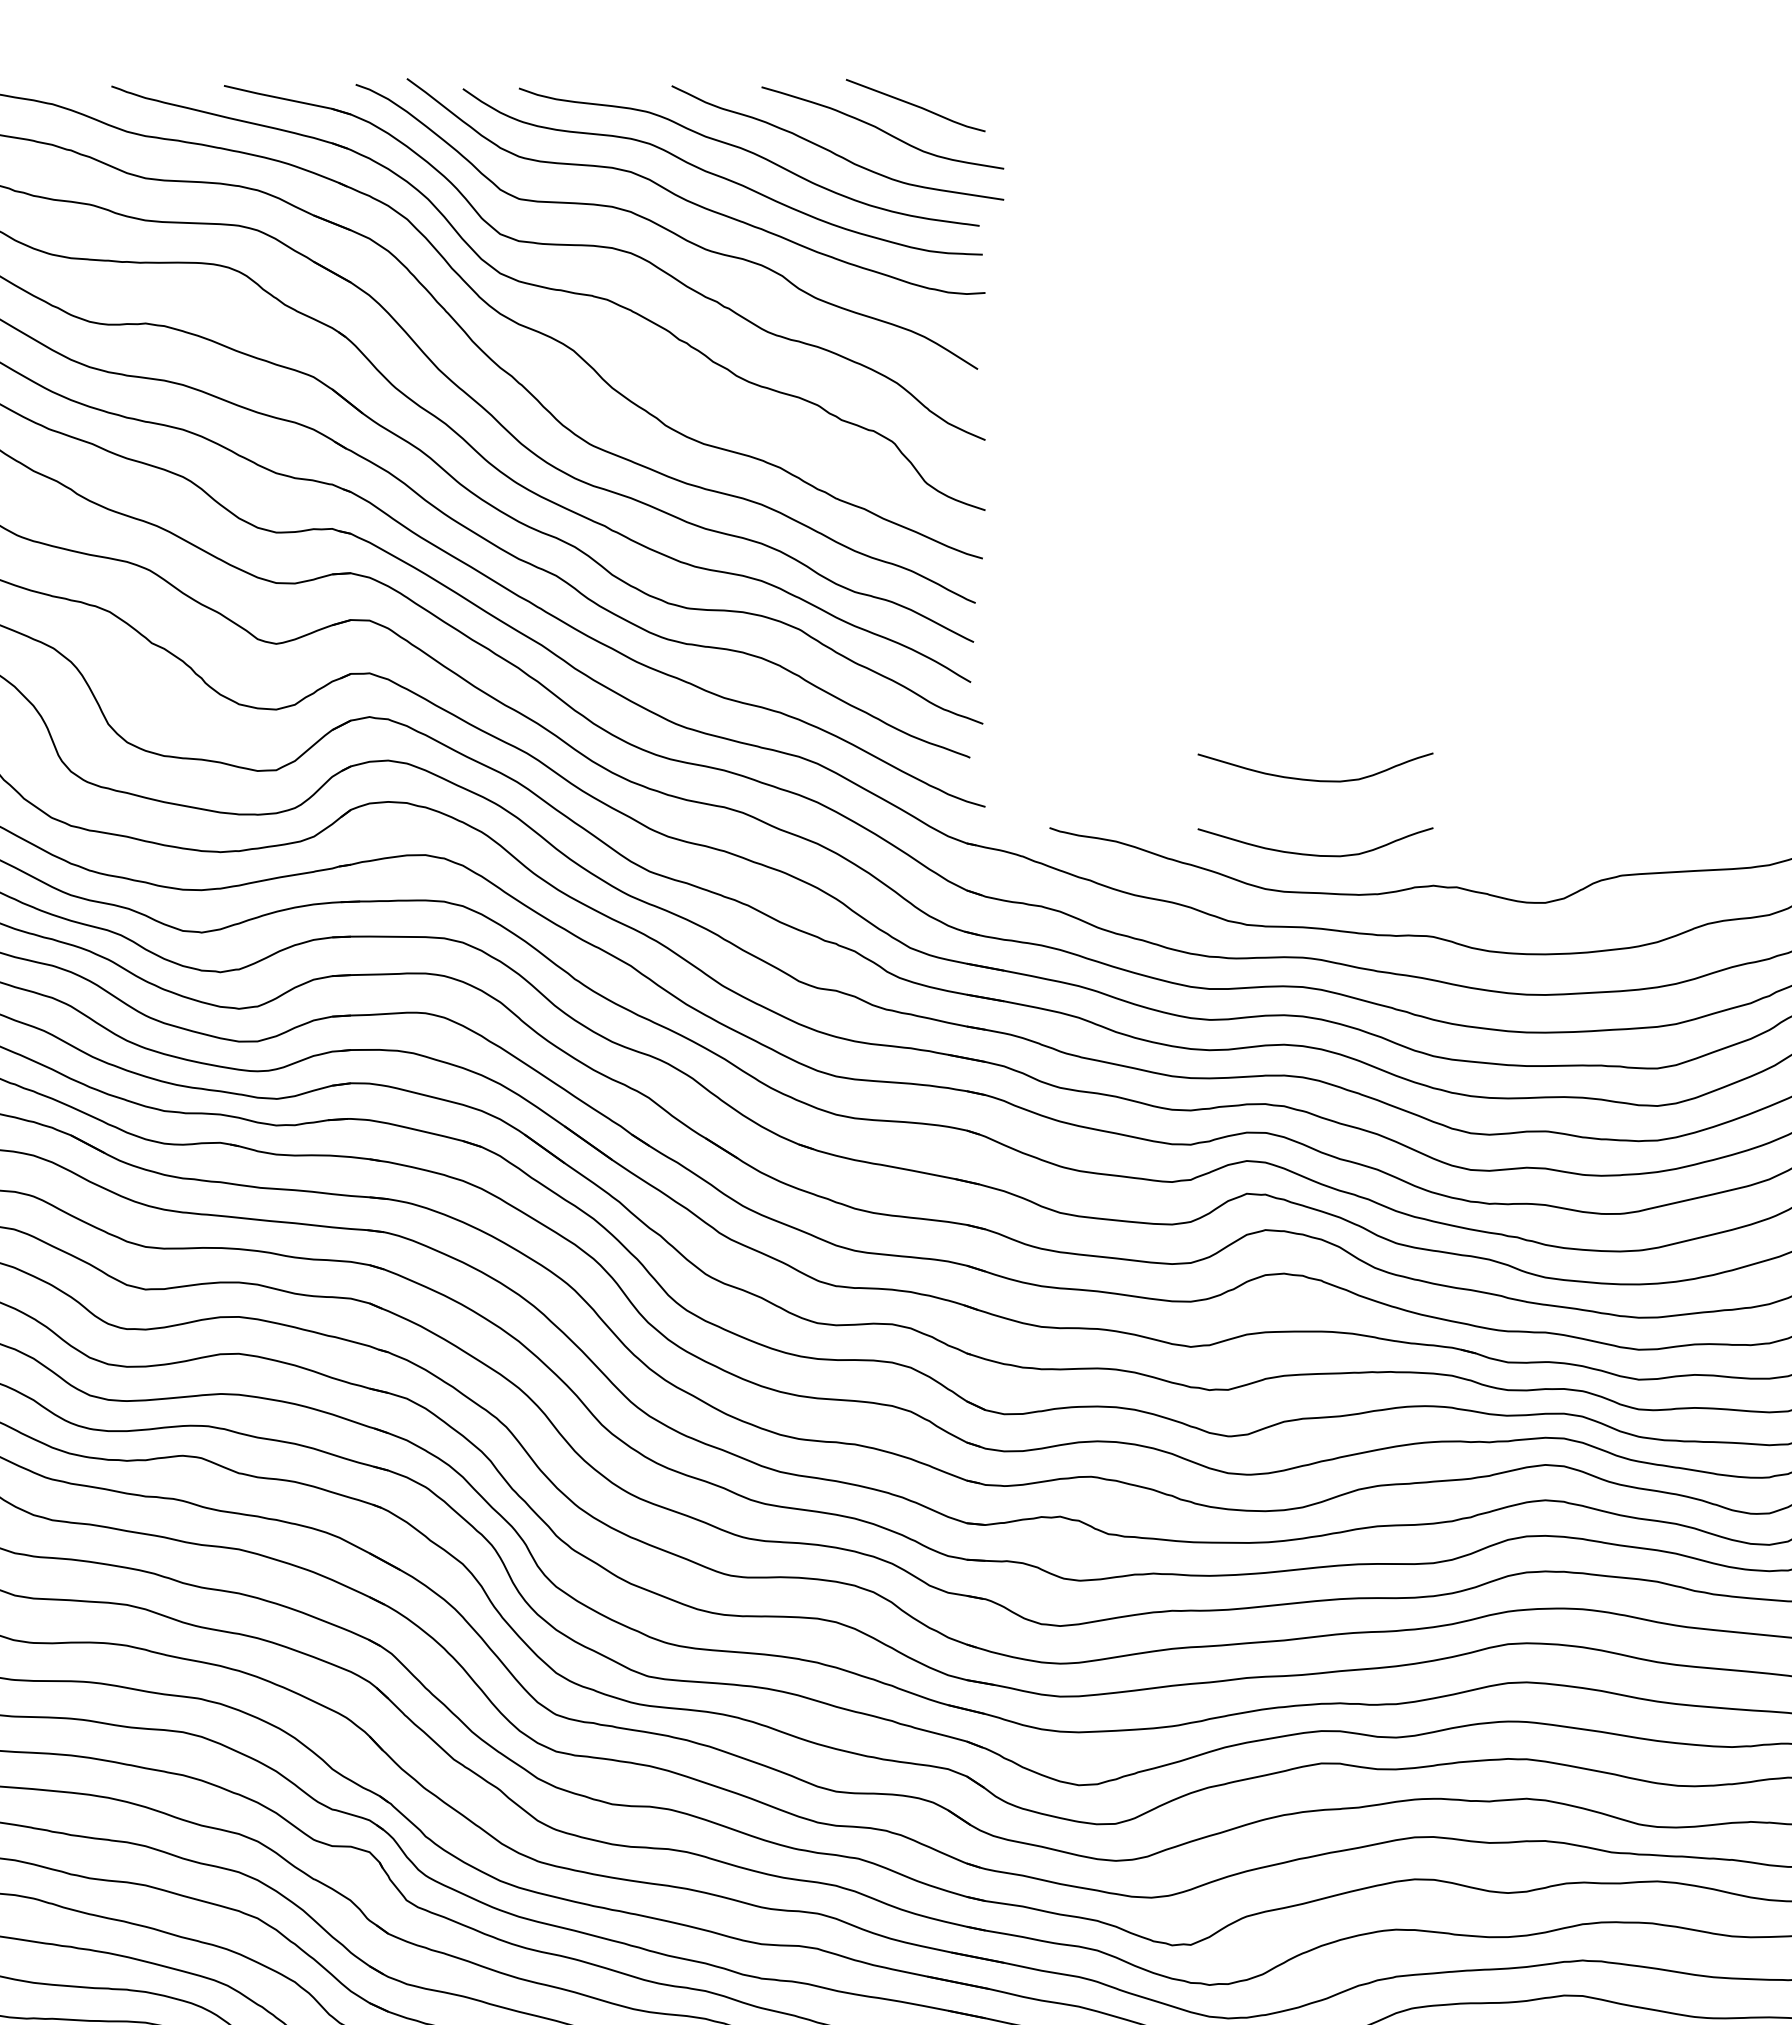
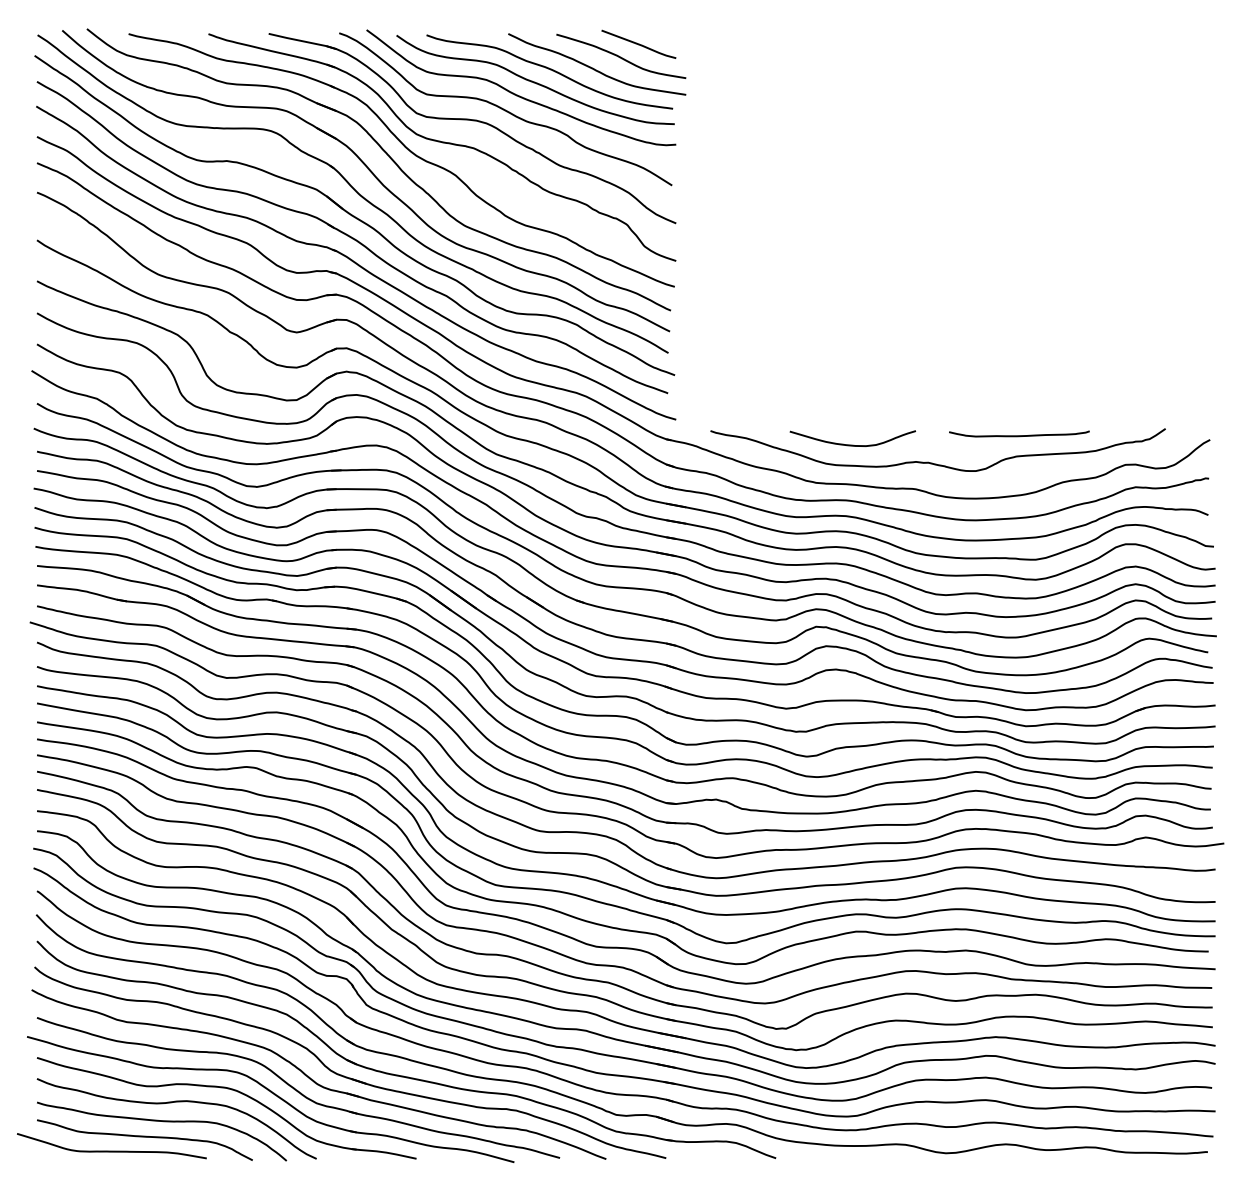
curve: (1314, 778) -> (852, 404), removed
curve: (1626, 836) -> (1019, 435), added

